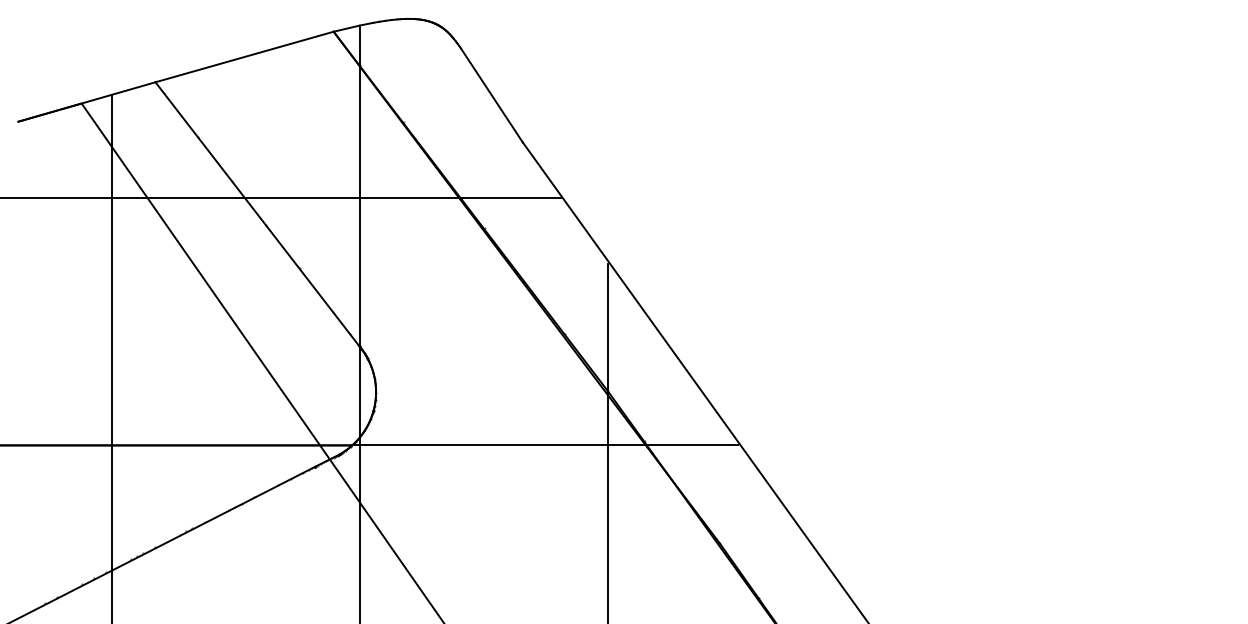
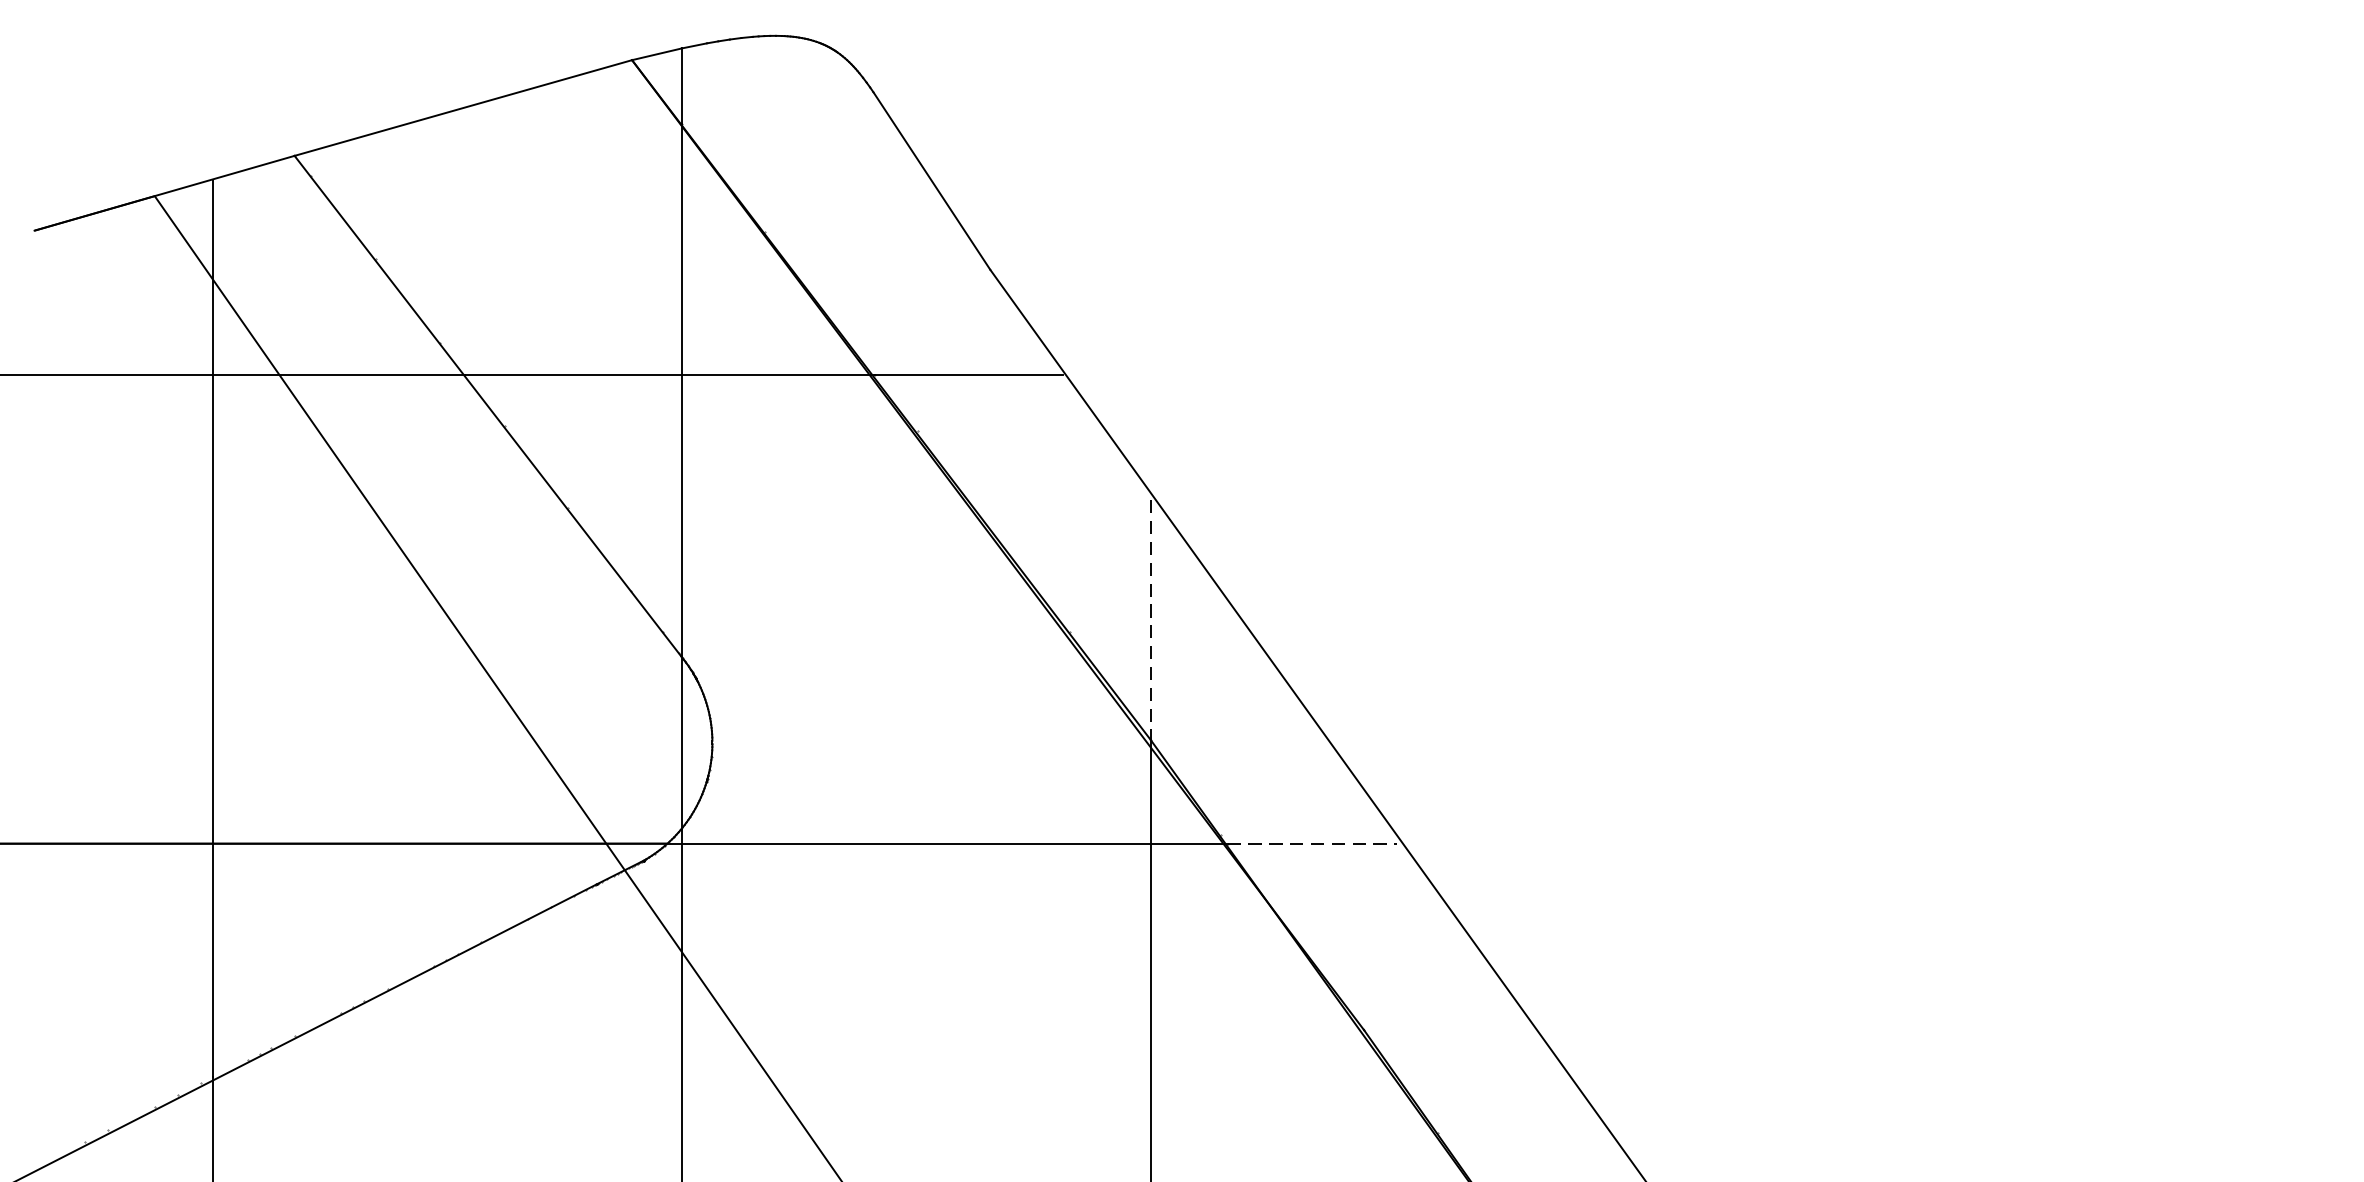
line: (607, 327) -> (1150, 620), solid -> dashed
line: (692, 445) -> (1311, 843), solid -> dashed

